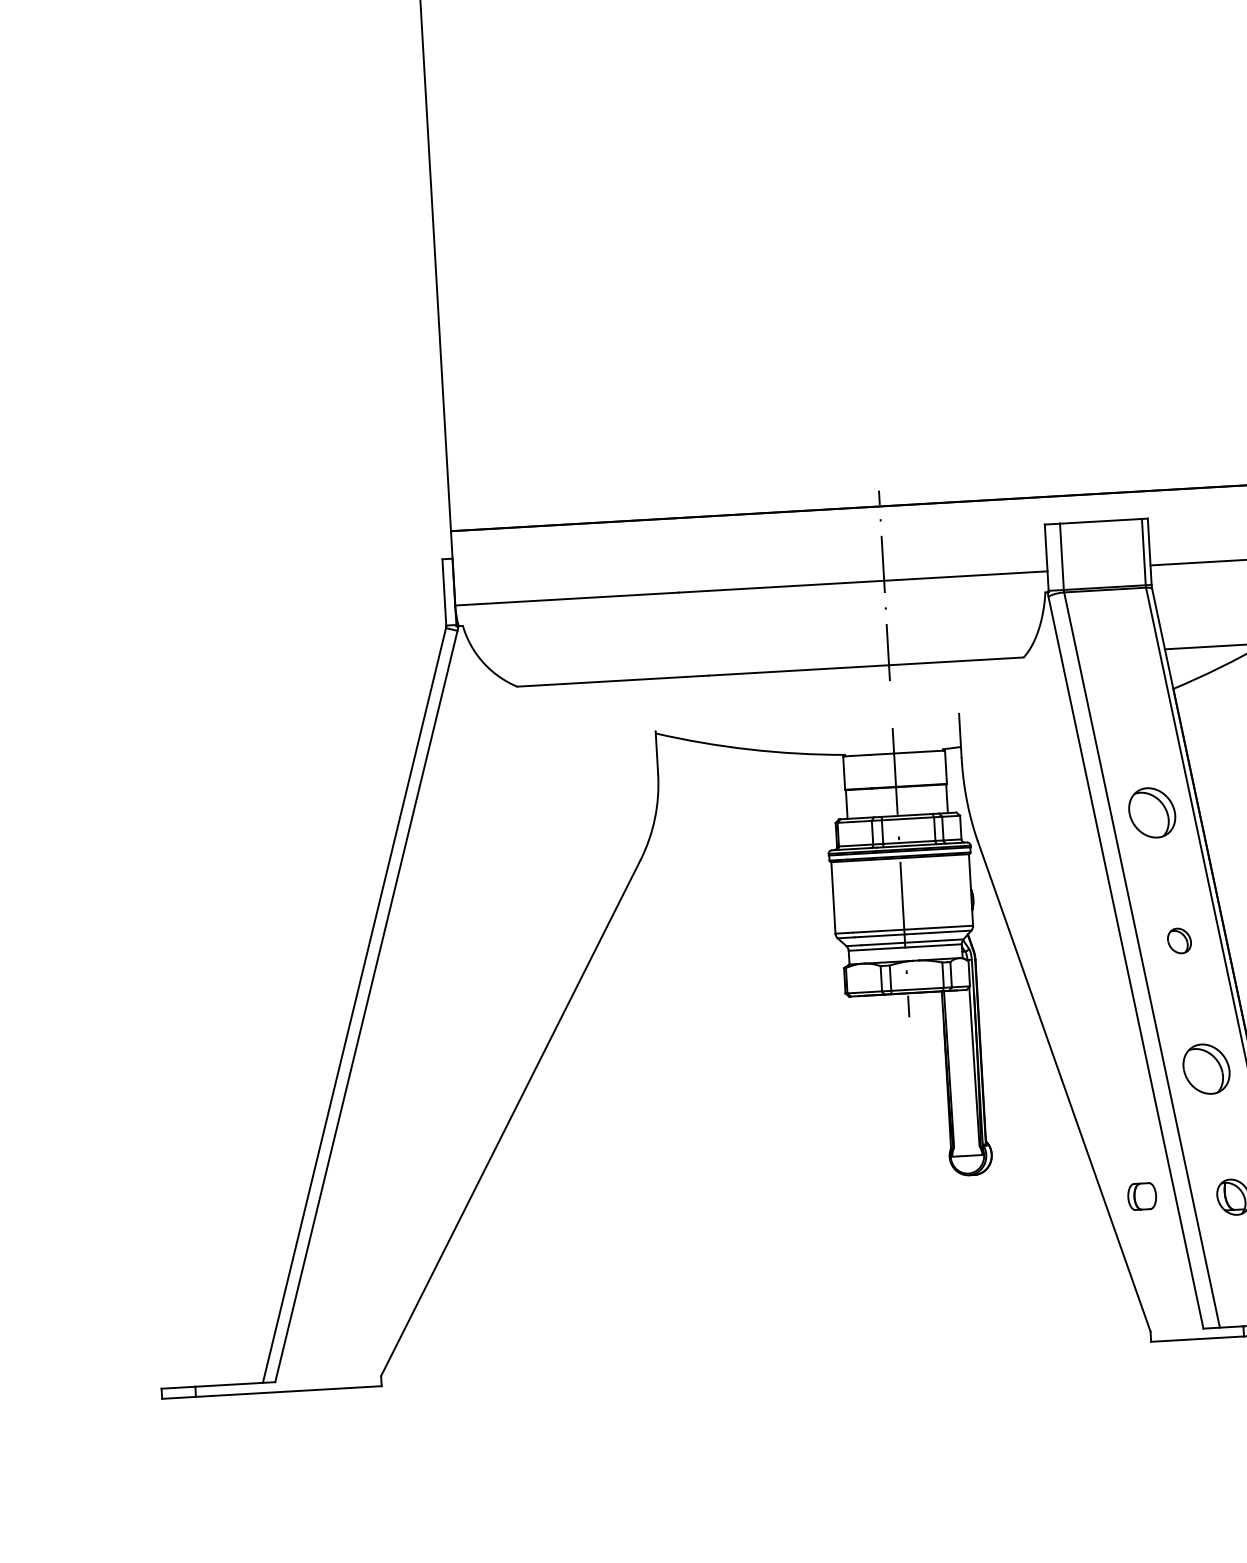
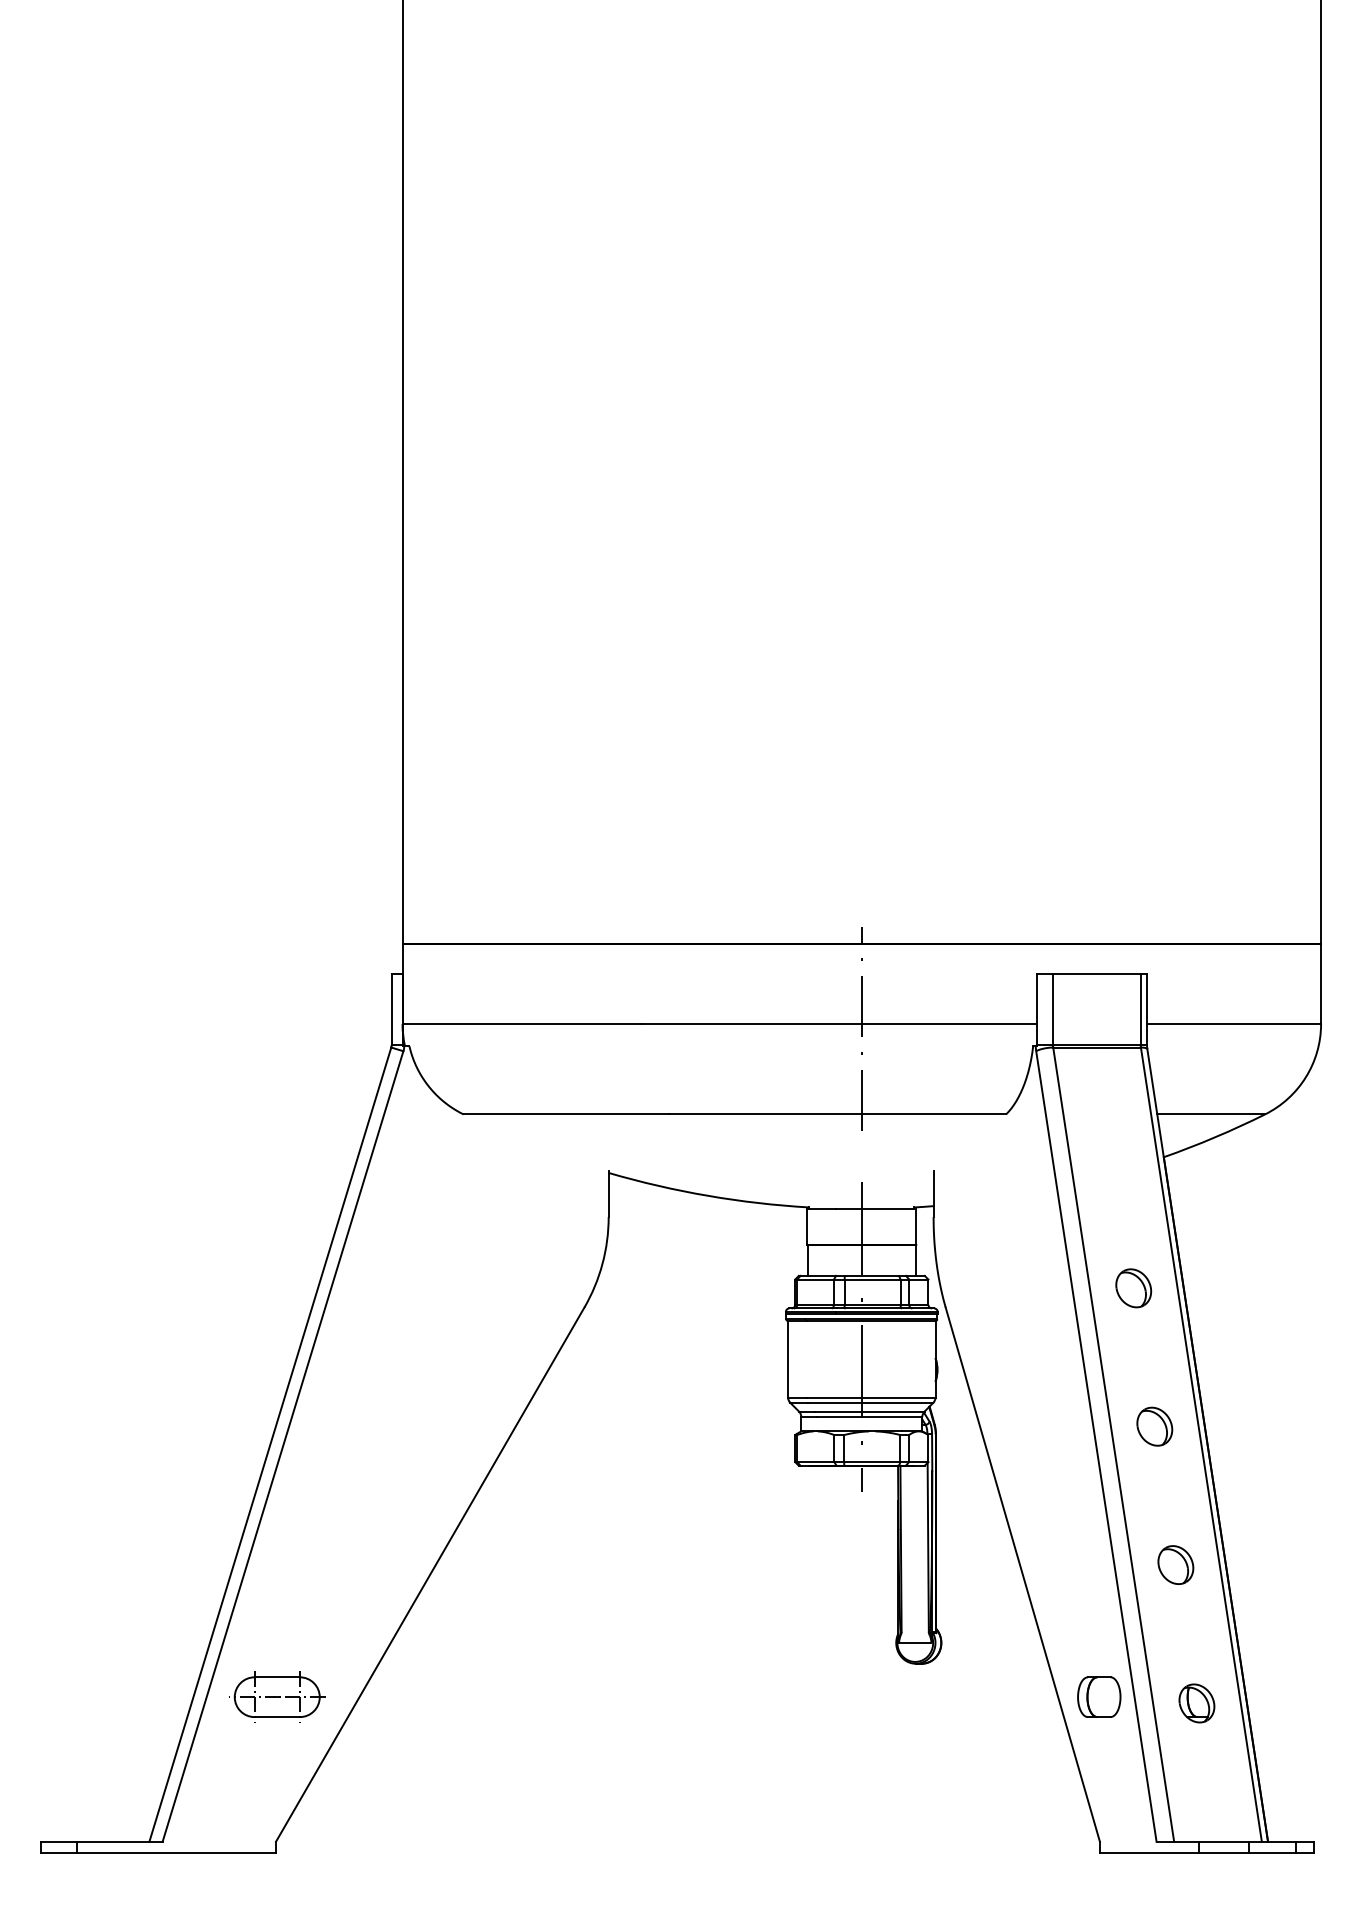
part: (1152, 813) -> (1133, 1288), size x0.71
part: (1179, 940) -> (1154, 1426), size x1.43
part: (1206, 1068) -> (1175, 1564), size x0.71
part: (1142, 1195) -> (1099, 1696), size x1.43
part: (374, 1240) -> (277, 1696), added

